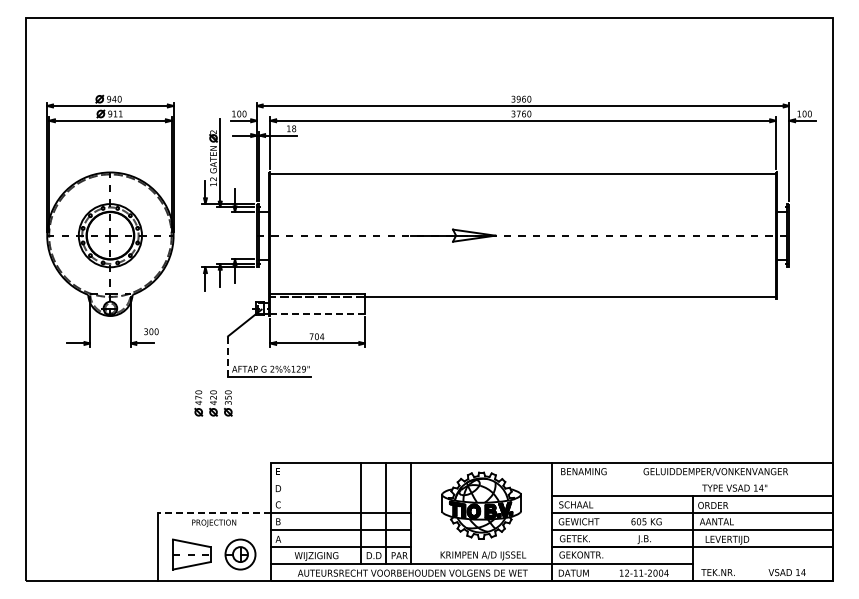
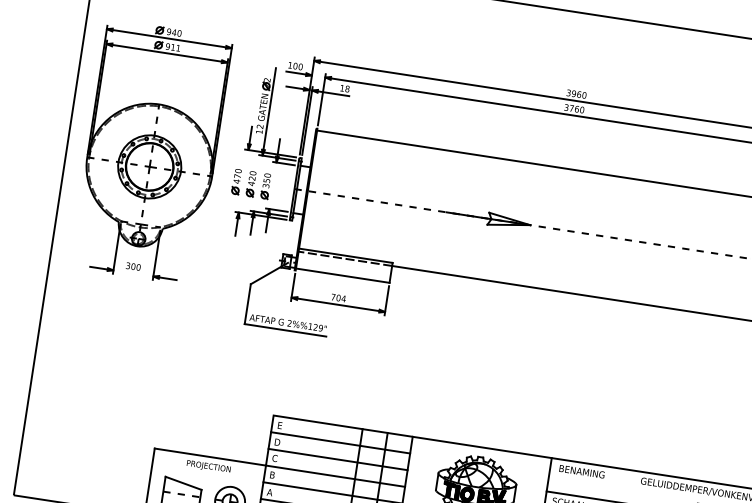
line: (317, 314) -> (342, 276), dashed -> solid
text: (151, 331) -> (133, 266), moved
line: (228, 356) -> (248, 304), dashed -> solid
part: (213, 403) -> (251, 184), moved
line: (340, 479) -> (340, 442), added
line: (340, 496) -> (337, 459), added
line: (213, 513) -> (209, 457), dashed -> solid

